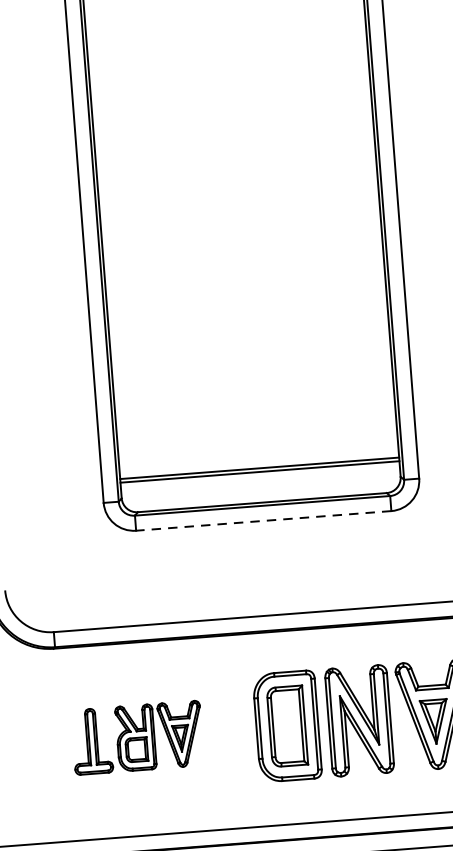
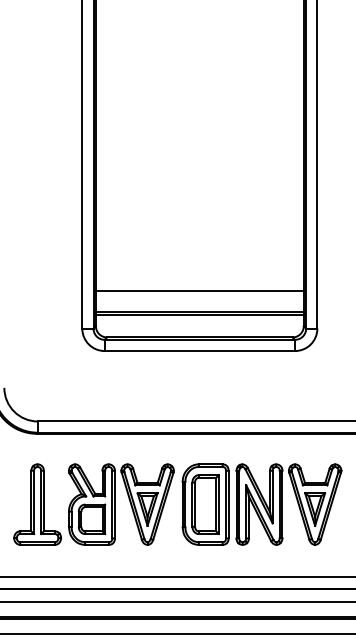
line: (257, 439) -> (199, 290), added
line: (263, 521) -> (199, 351), dashed -> solid
part: (136, 737) -> (93, 504), size x1.67

